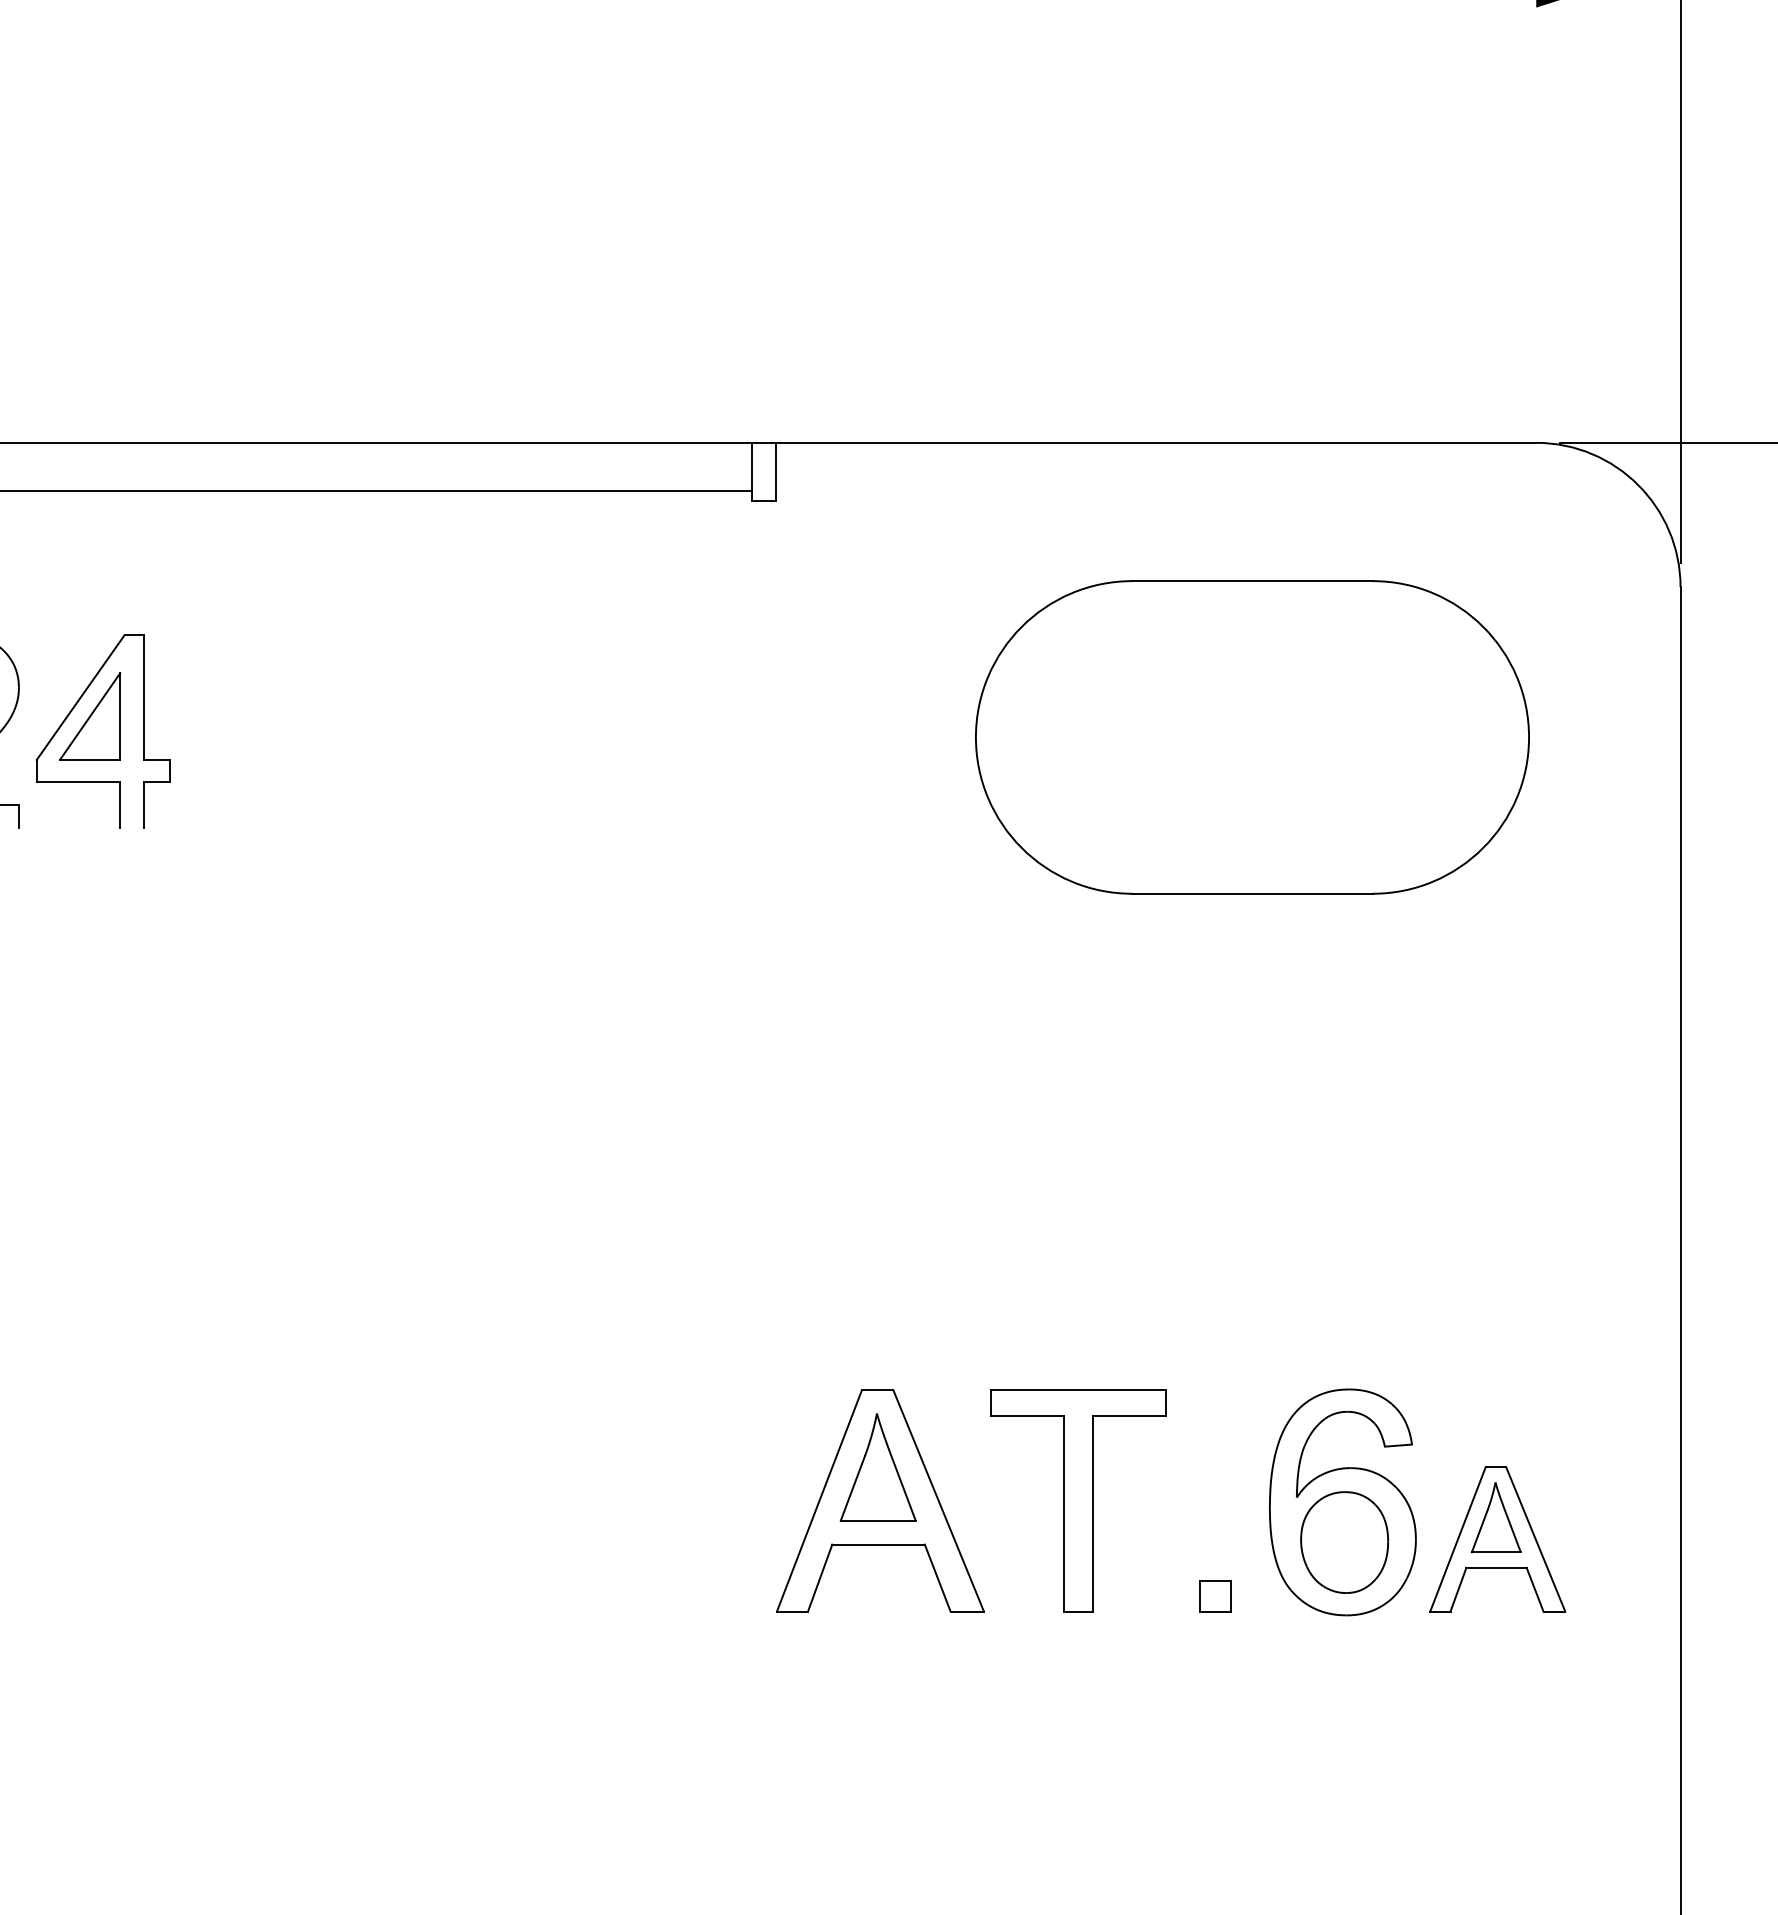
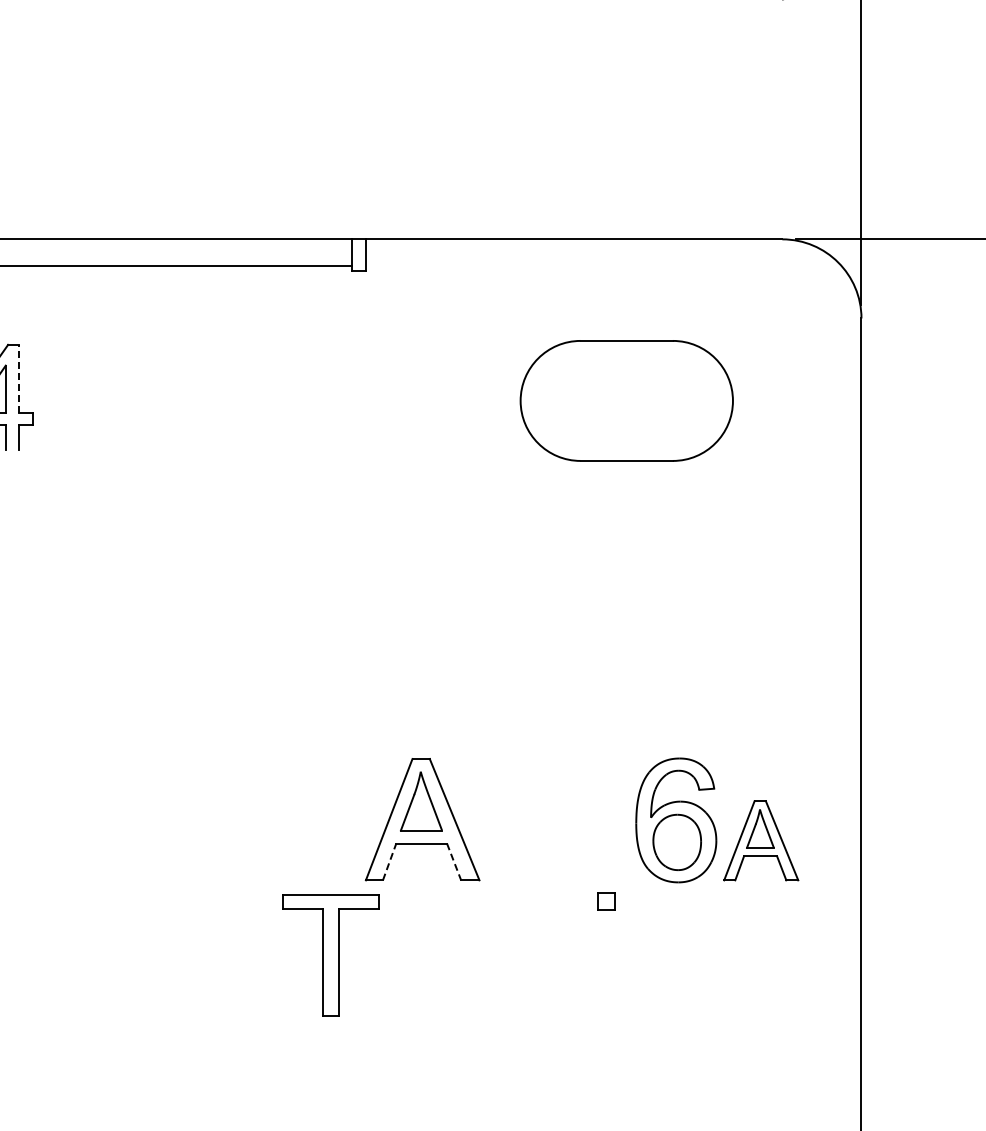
line: (143, 696) -> (18, 378), solid -> dashed
part: (1252, 736) -> (626, 400), size x0.7
part: (1077, 1500) -> (330, 955), moved
line: (819, 1577) -> (389, 861), solid -> dashed
line: (938, 1577) -> (454, 861), solid -> dashed
part: (1215, 1595) -> (606, 901), moved

